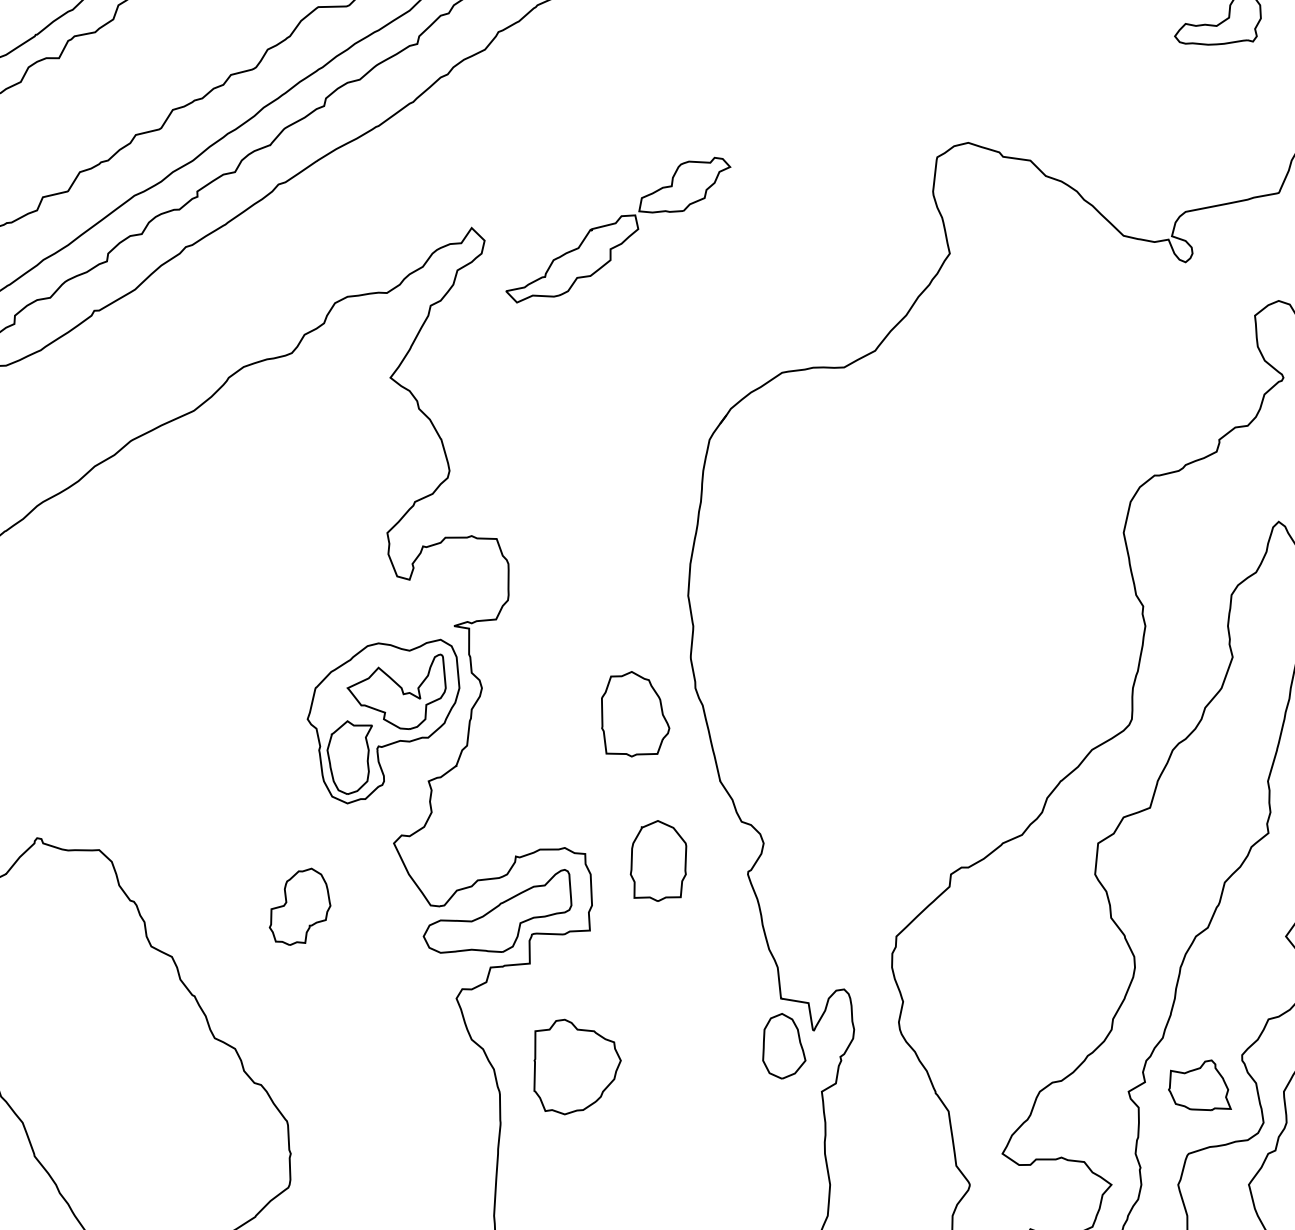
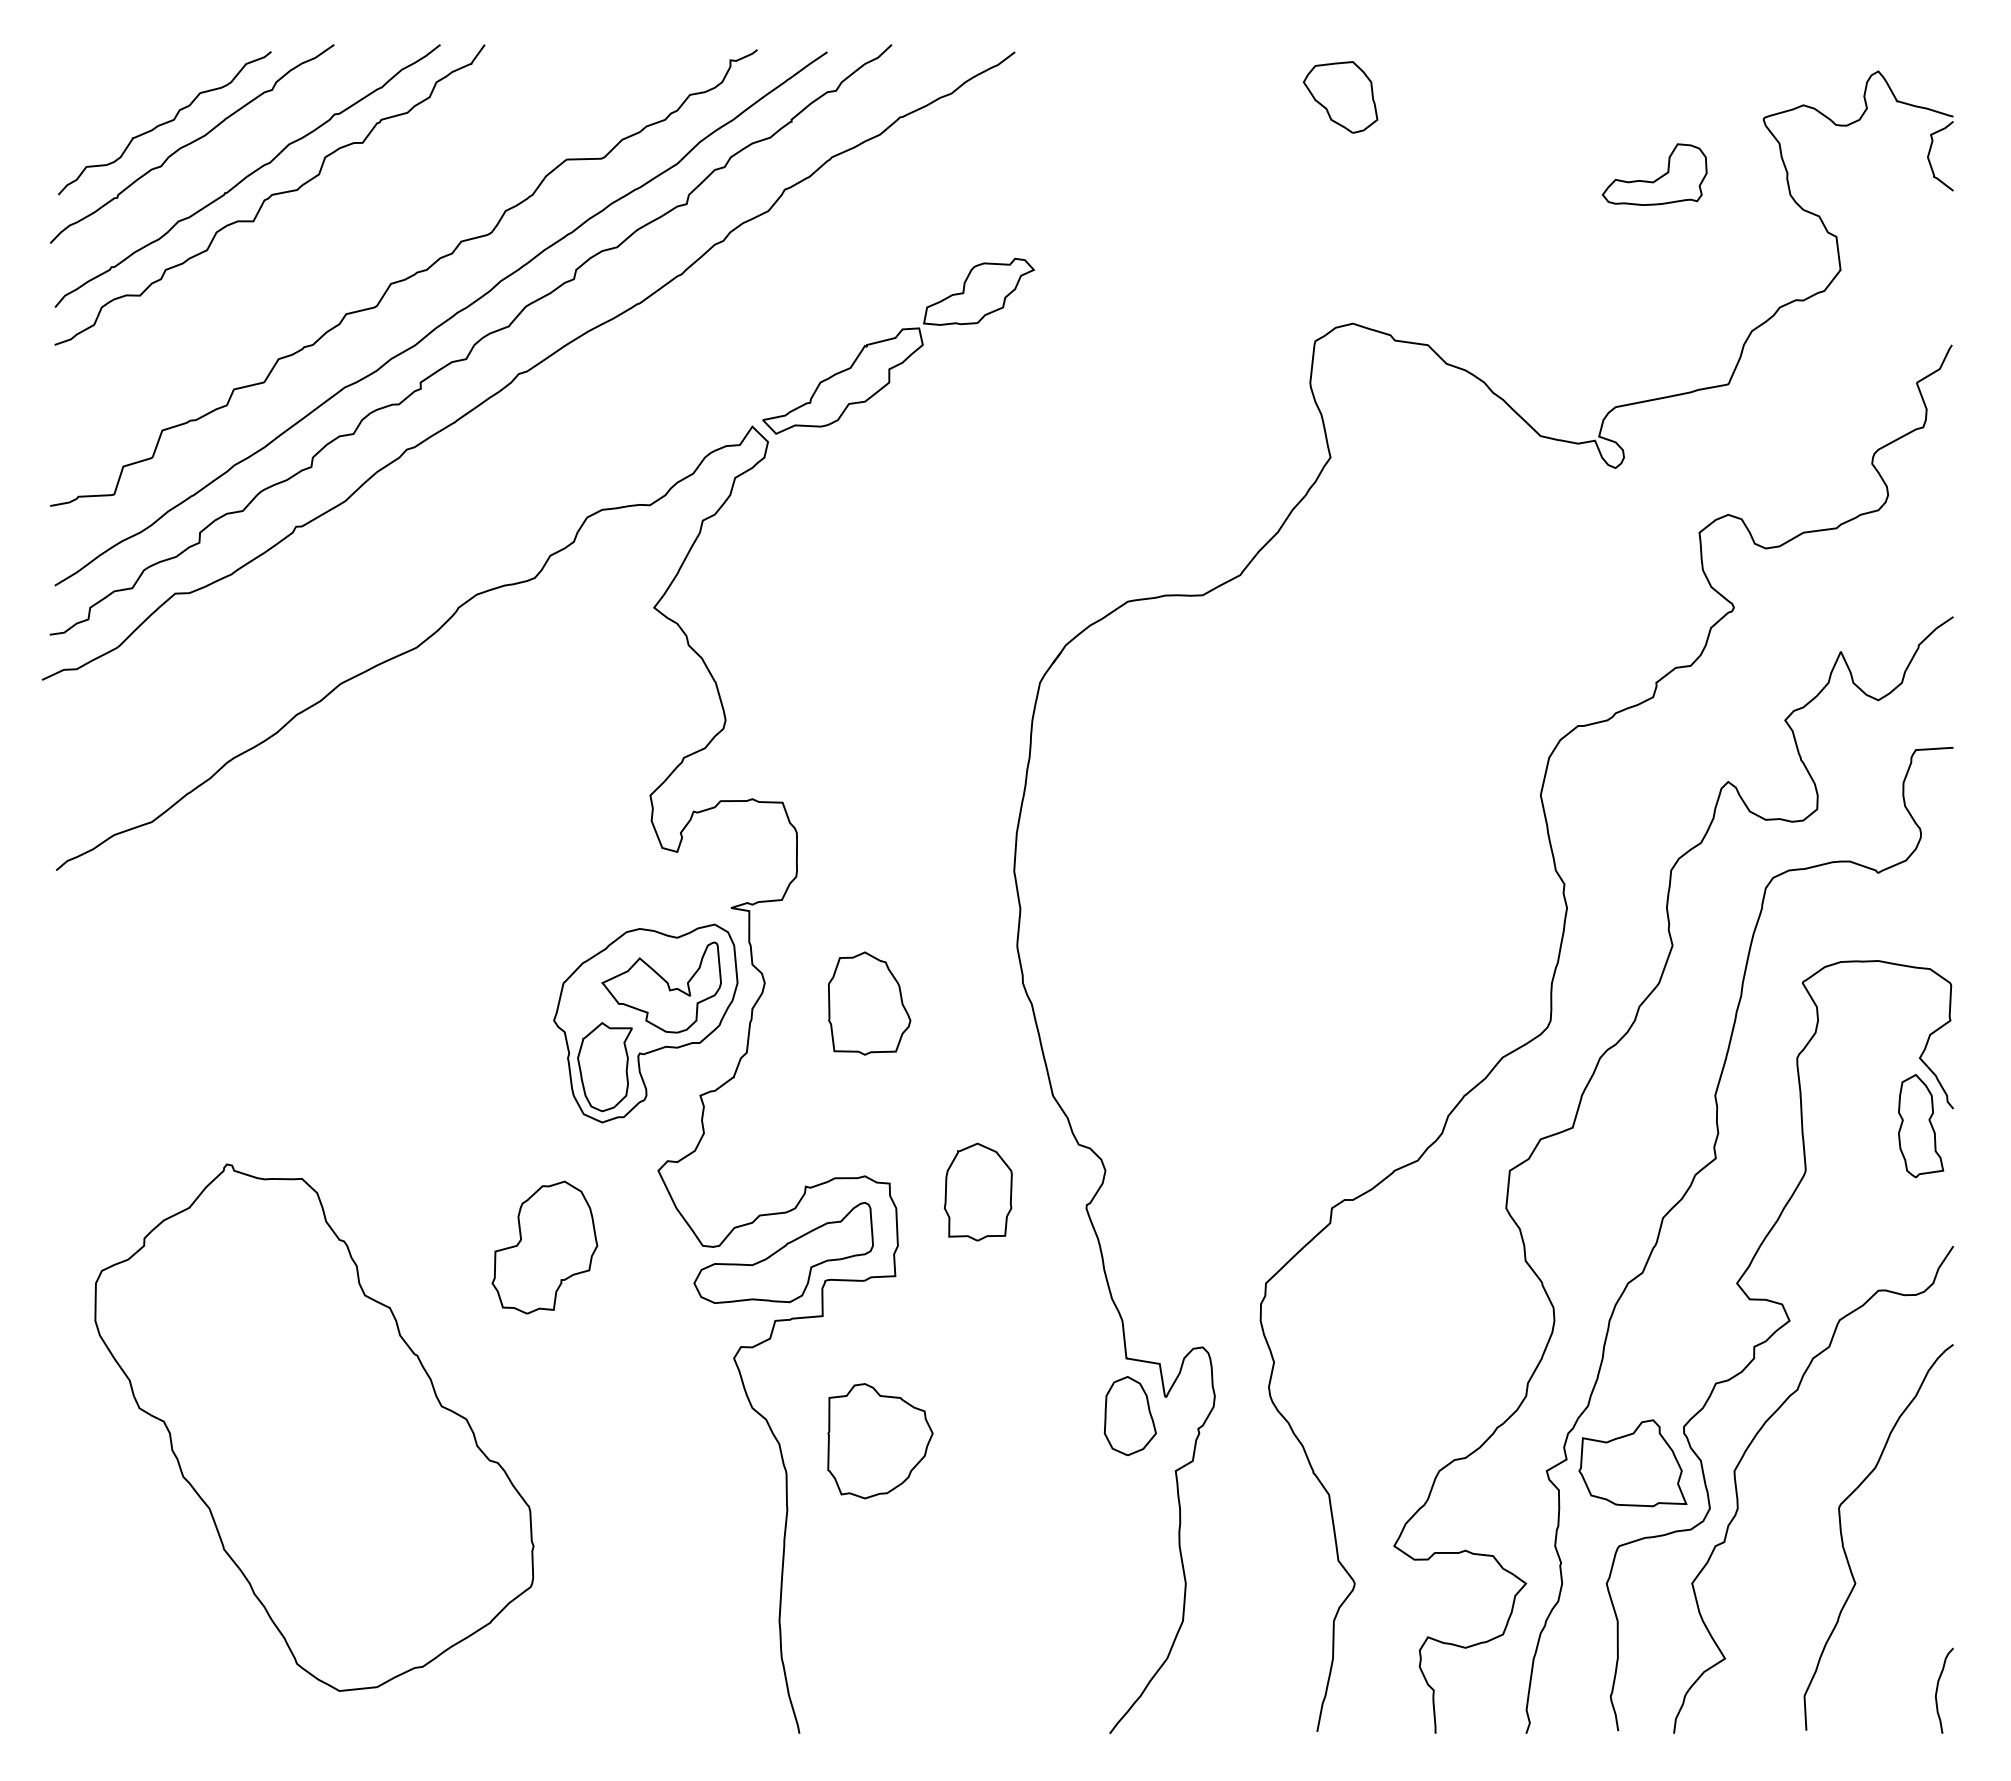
part: (618, 229) -> (898, 345), moved
part: (635, 714) -> (869, 1003), moved
part: (299, 906) -> (544, 1247), size x1.43
part: (1199, 1085) -> (1632, 1463), size x1.43

